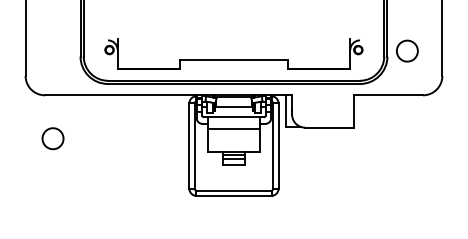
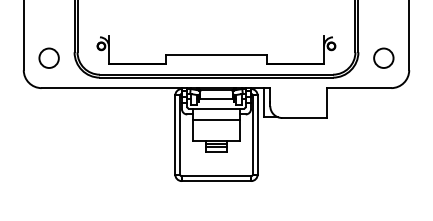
circle: (407, 50) -> (383, 57), moved
circle: (52, 137) -> (48, 57), moved

